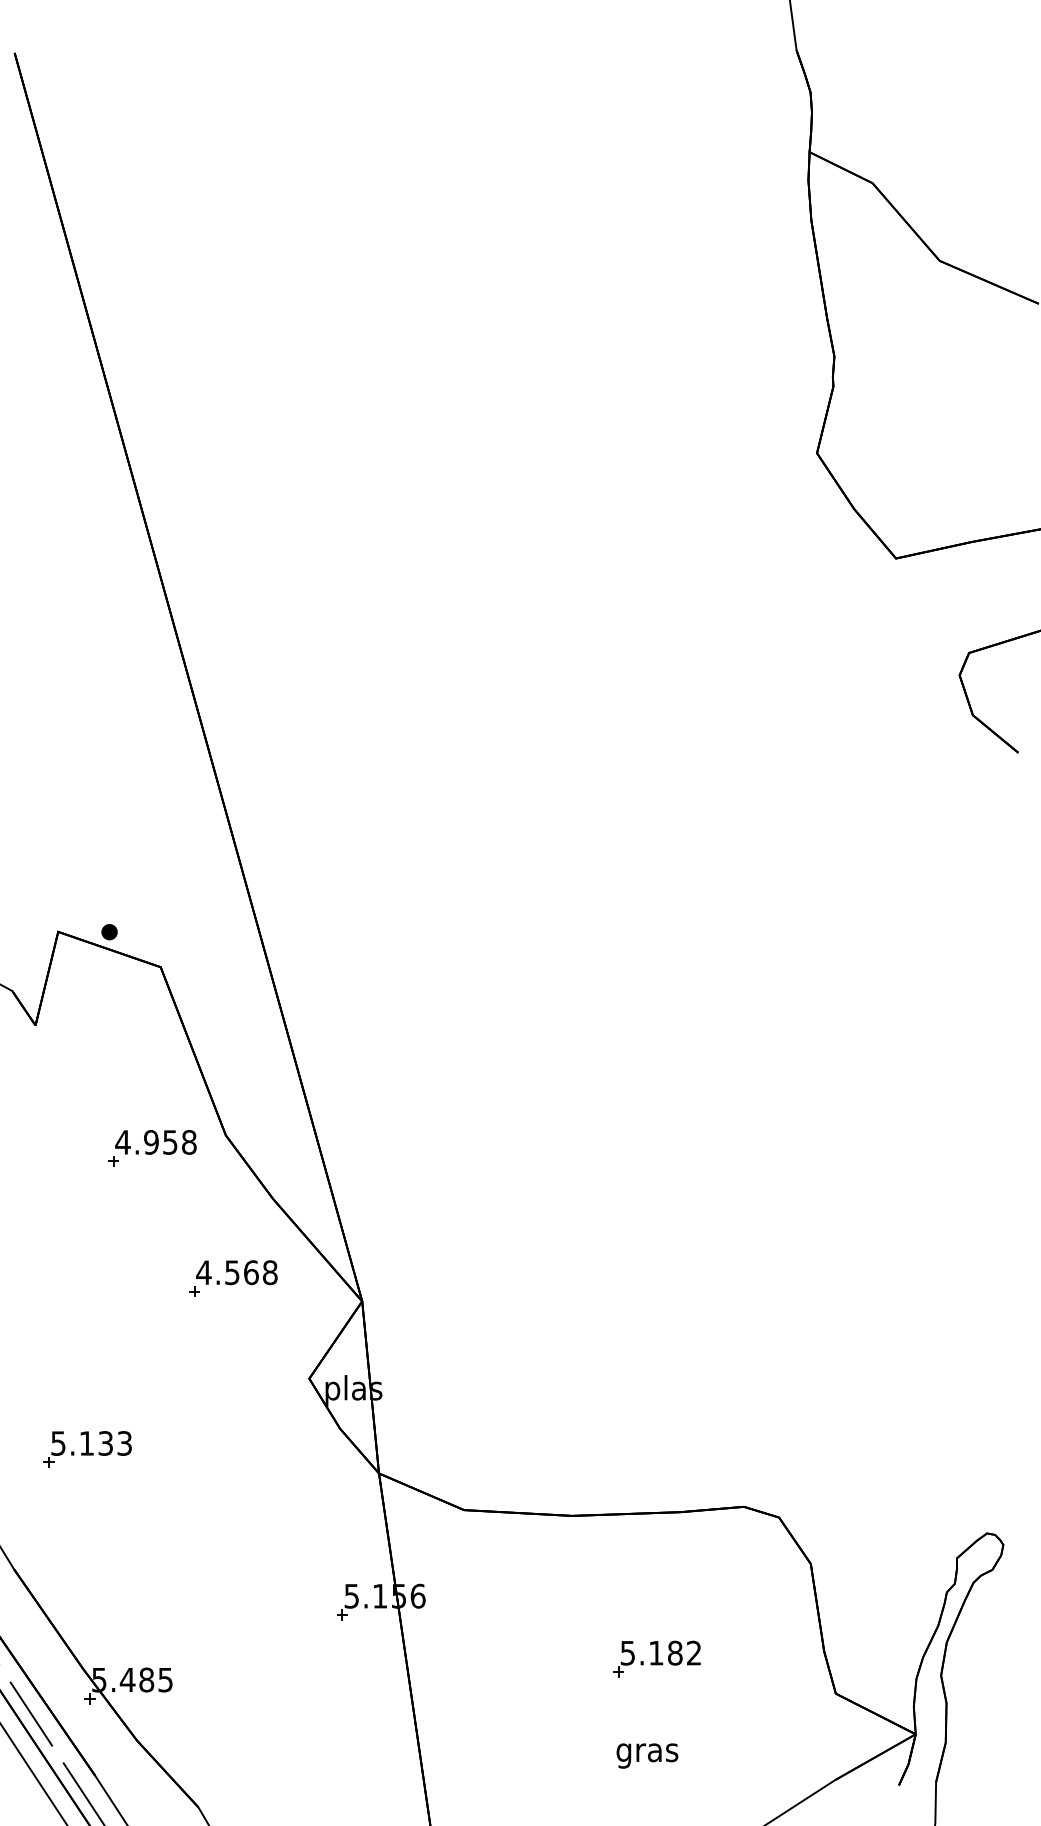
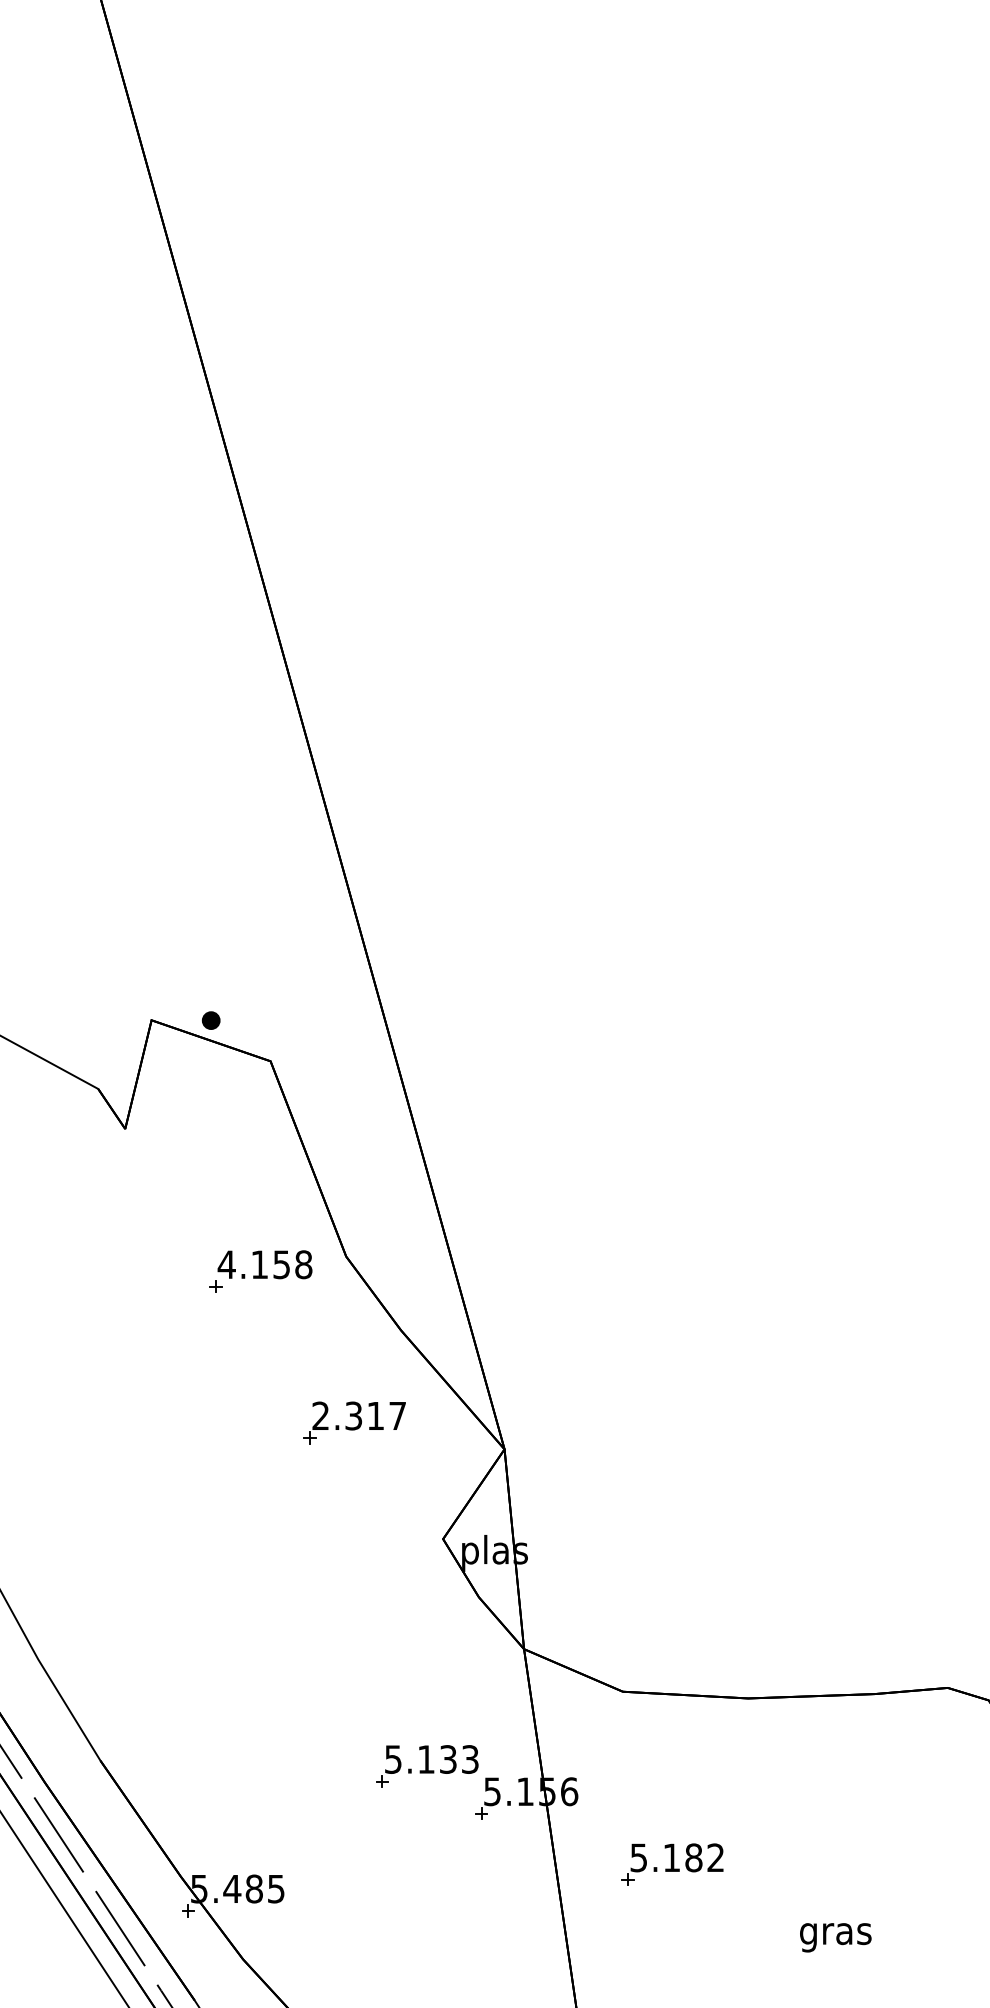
text: (151, 1142) -> (259, 1264), 4.958 -> 4.158
text: (236, 1272) -> (358, 1415), 4.568 -> 2.317
part: (87, 1449) -> (427, 1766), moved
part: (656, 1658) -> (672, 1864), moved
text: (647, 1755) -> (835, 1937), moved

